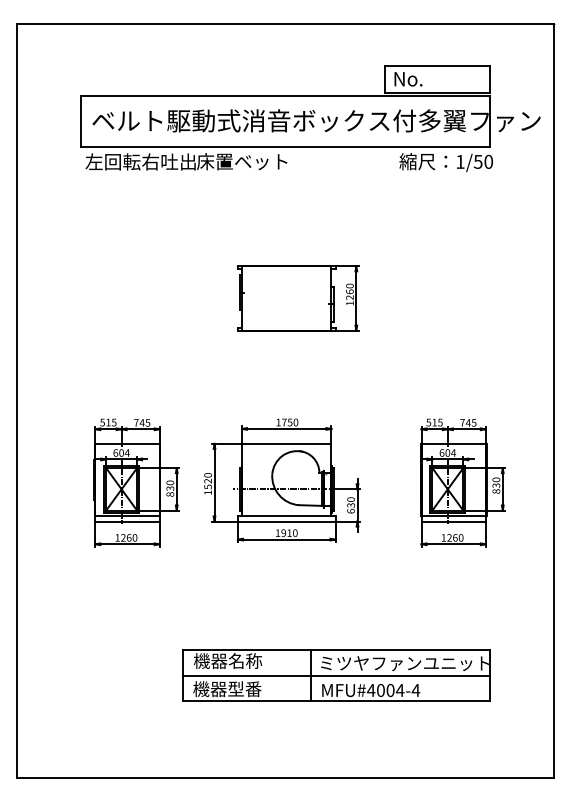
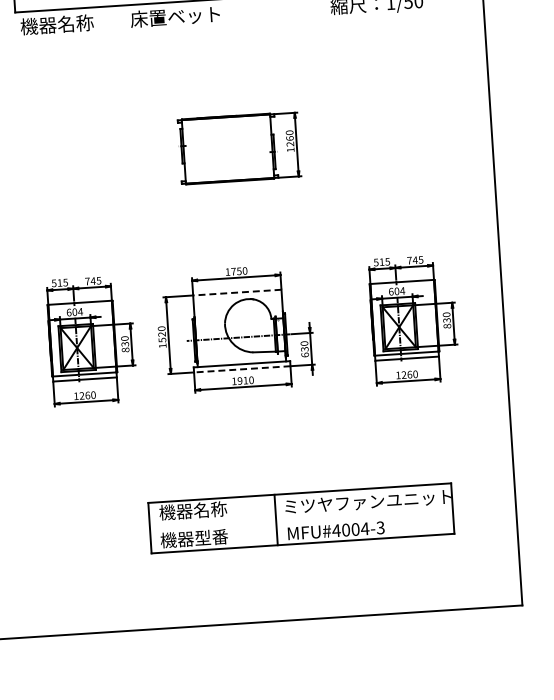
text: (140, 161) -> (74, 23), 左回転右吐出 -> 機器名称
line: (286, 443) -> (237, 292), solid -> dashed
line: (286, 521) -> (242, 369), solid -> dashed
line: (336, 675) -> (301, 518), removed
text: (415, 690) -> (380, 527), MFU#4004-4 -> MFU#4004-3

